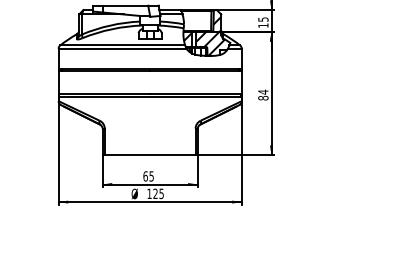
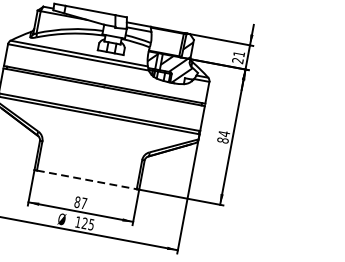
text: (263, 22) -> (238, 57), 15 -> 21
line: (150, 155) -> (87, 180), solid -> dashed
text: (148, 176) -> (80, 202), 65 -> 87

